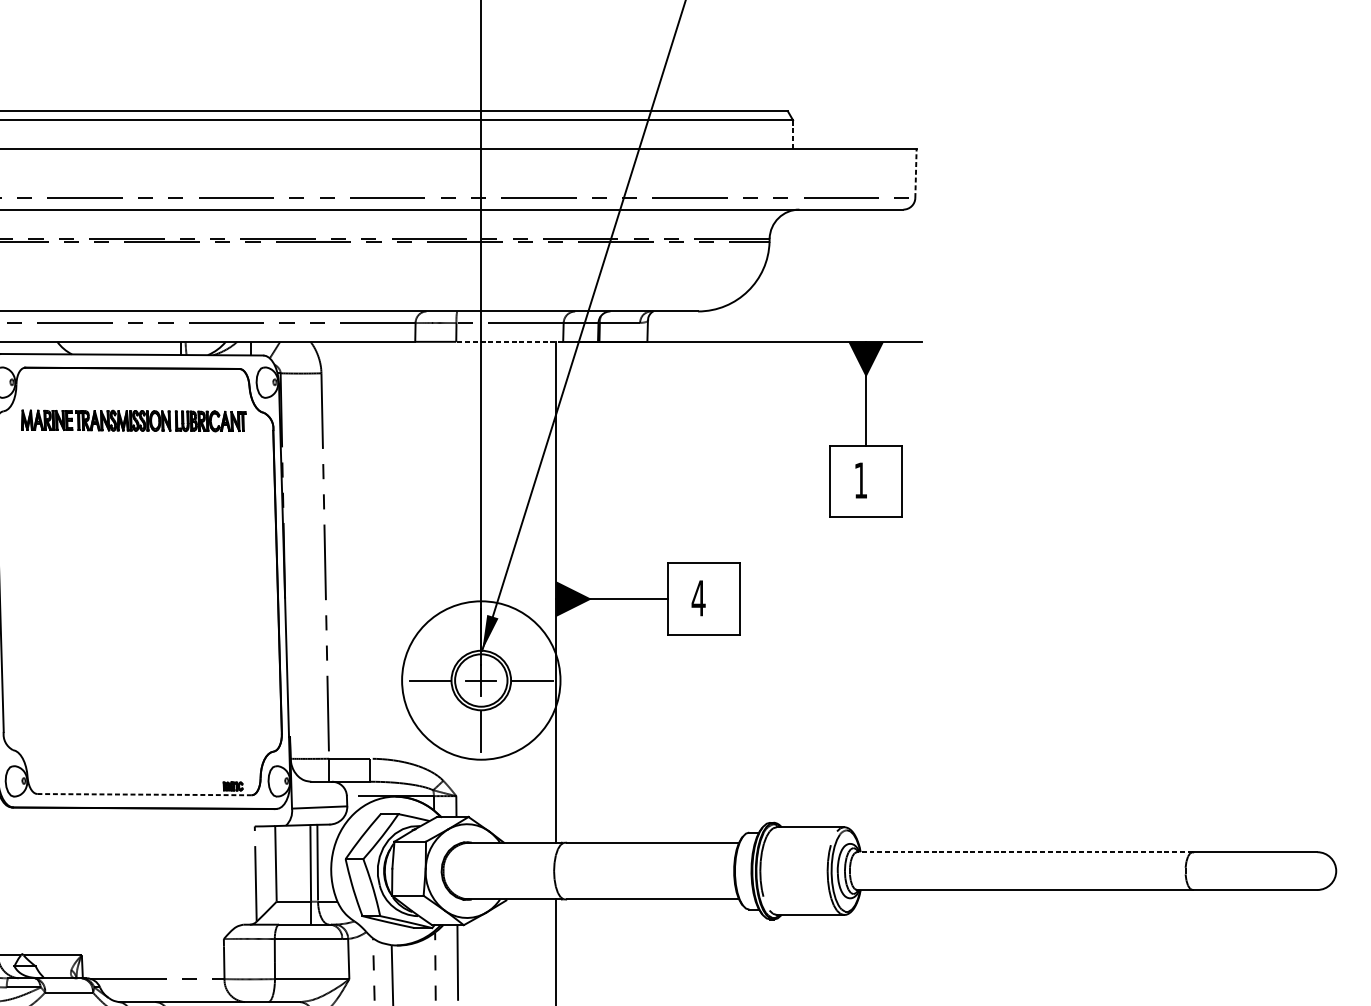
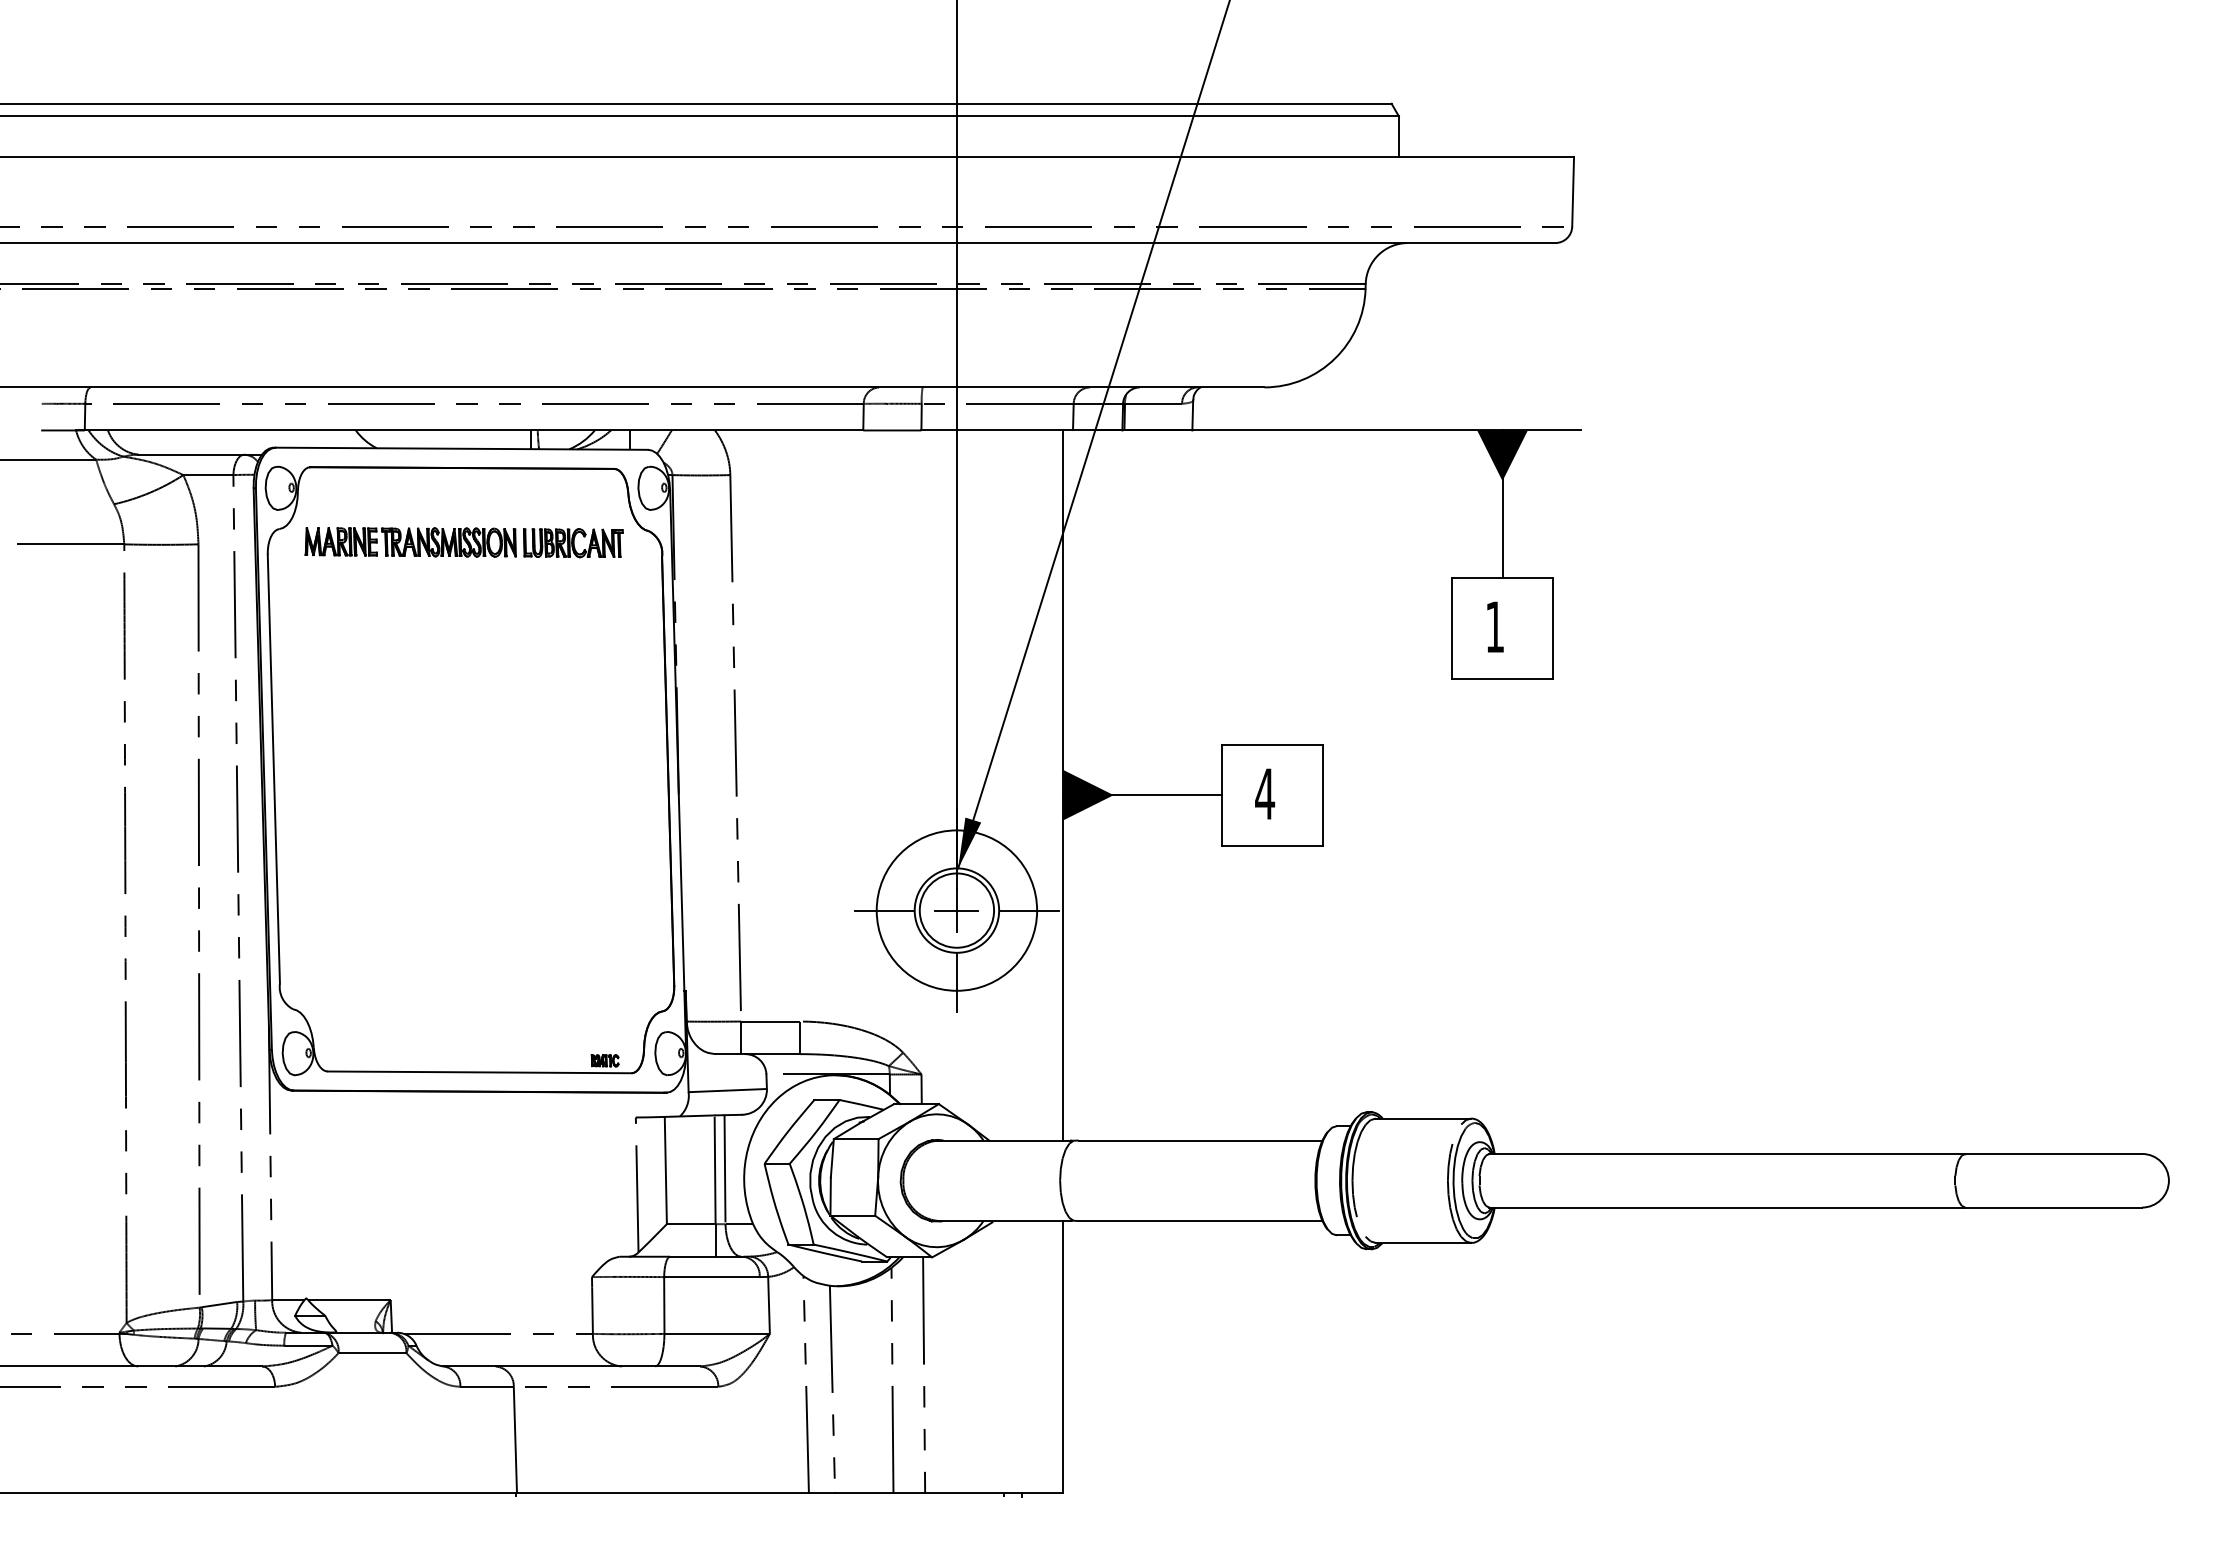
line: (792, 134) -> (1398, 136), dashed -> solid
line: (916, 173) -> (1573, 191), dashed -> solid
line: (509, 341) -> (997, 430), dashed -> solid
circle: (480, 680) -> (956, 910), size x0.71
line: (144, 794) -> (479, 1072), dashed -> solid
line: (1024, 851) -> (1727, 1153), dashed -> solid

